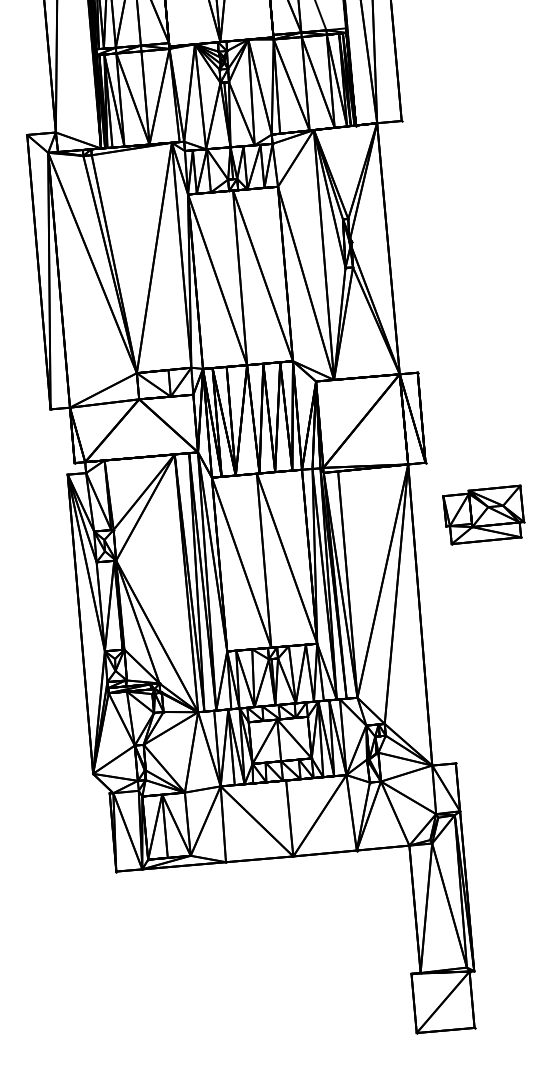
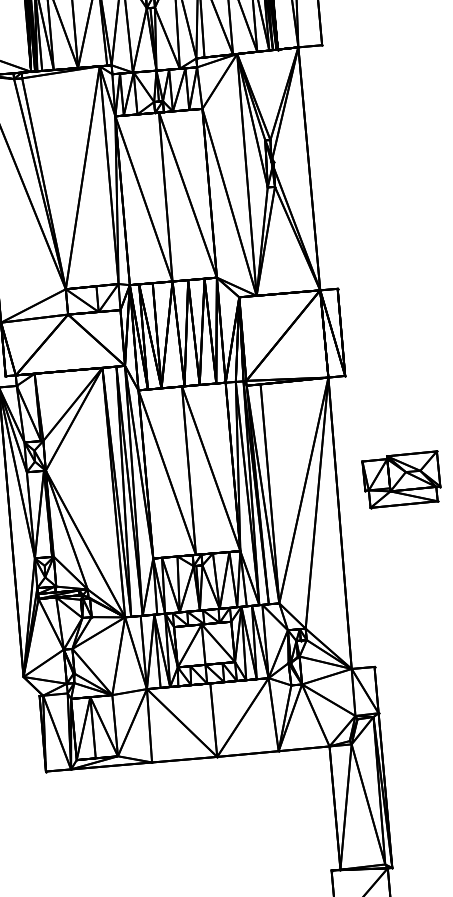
part: (483, 514) -> (401, 479), moved

